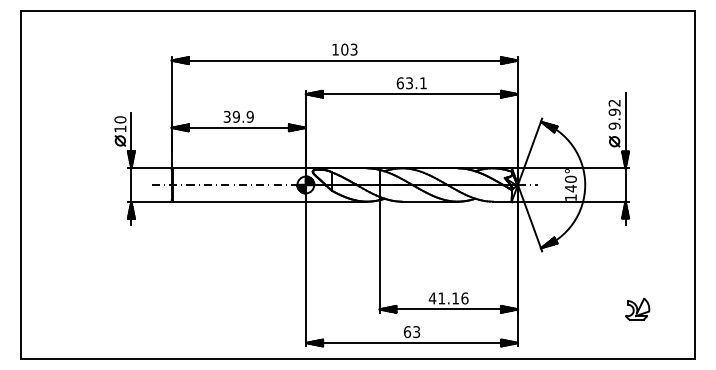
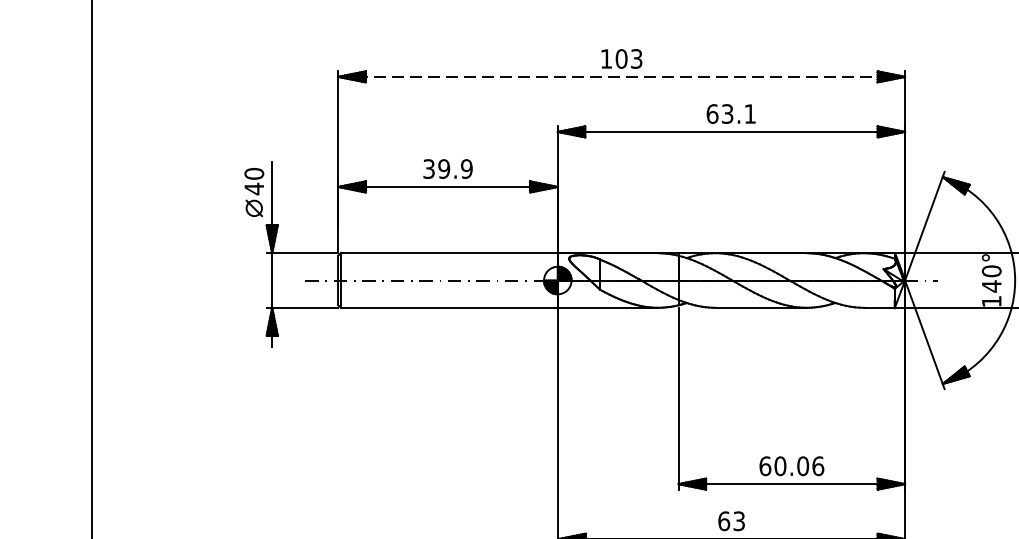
line: (345, 60) -> (622, 76), solid -> dashed
text: (120, 128) -> (254, 188), 10 -> 40
text: (443, 298) -> (783, 466), 41.16 -> 60.06

